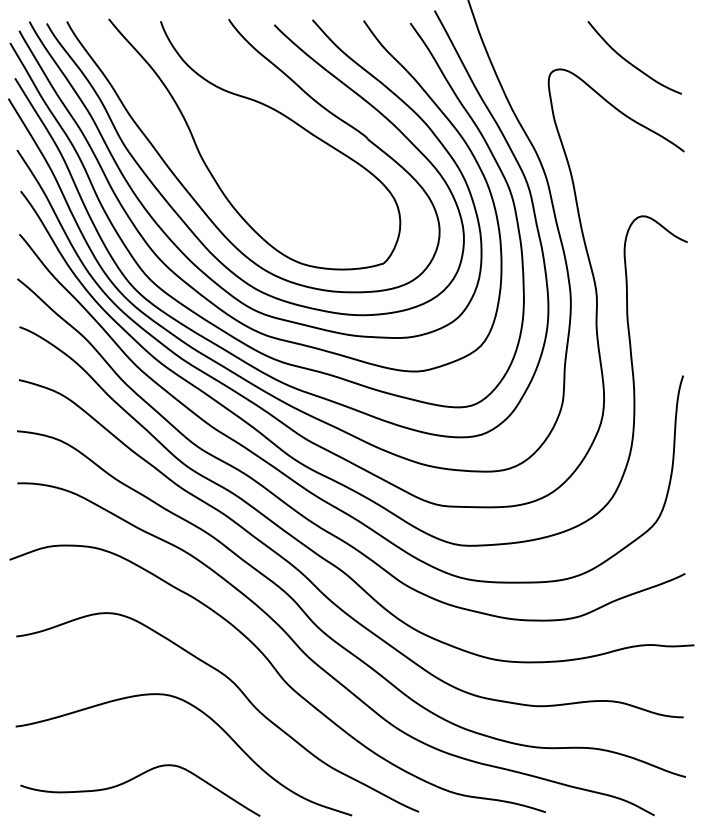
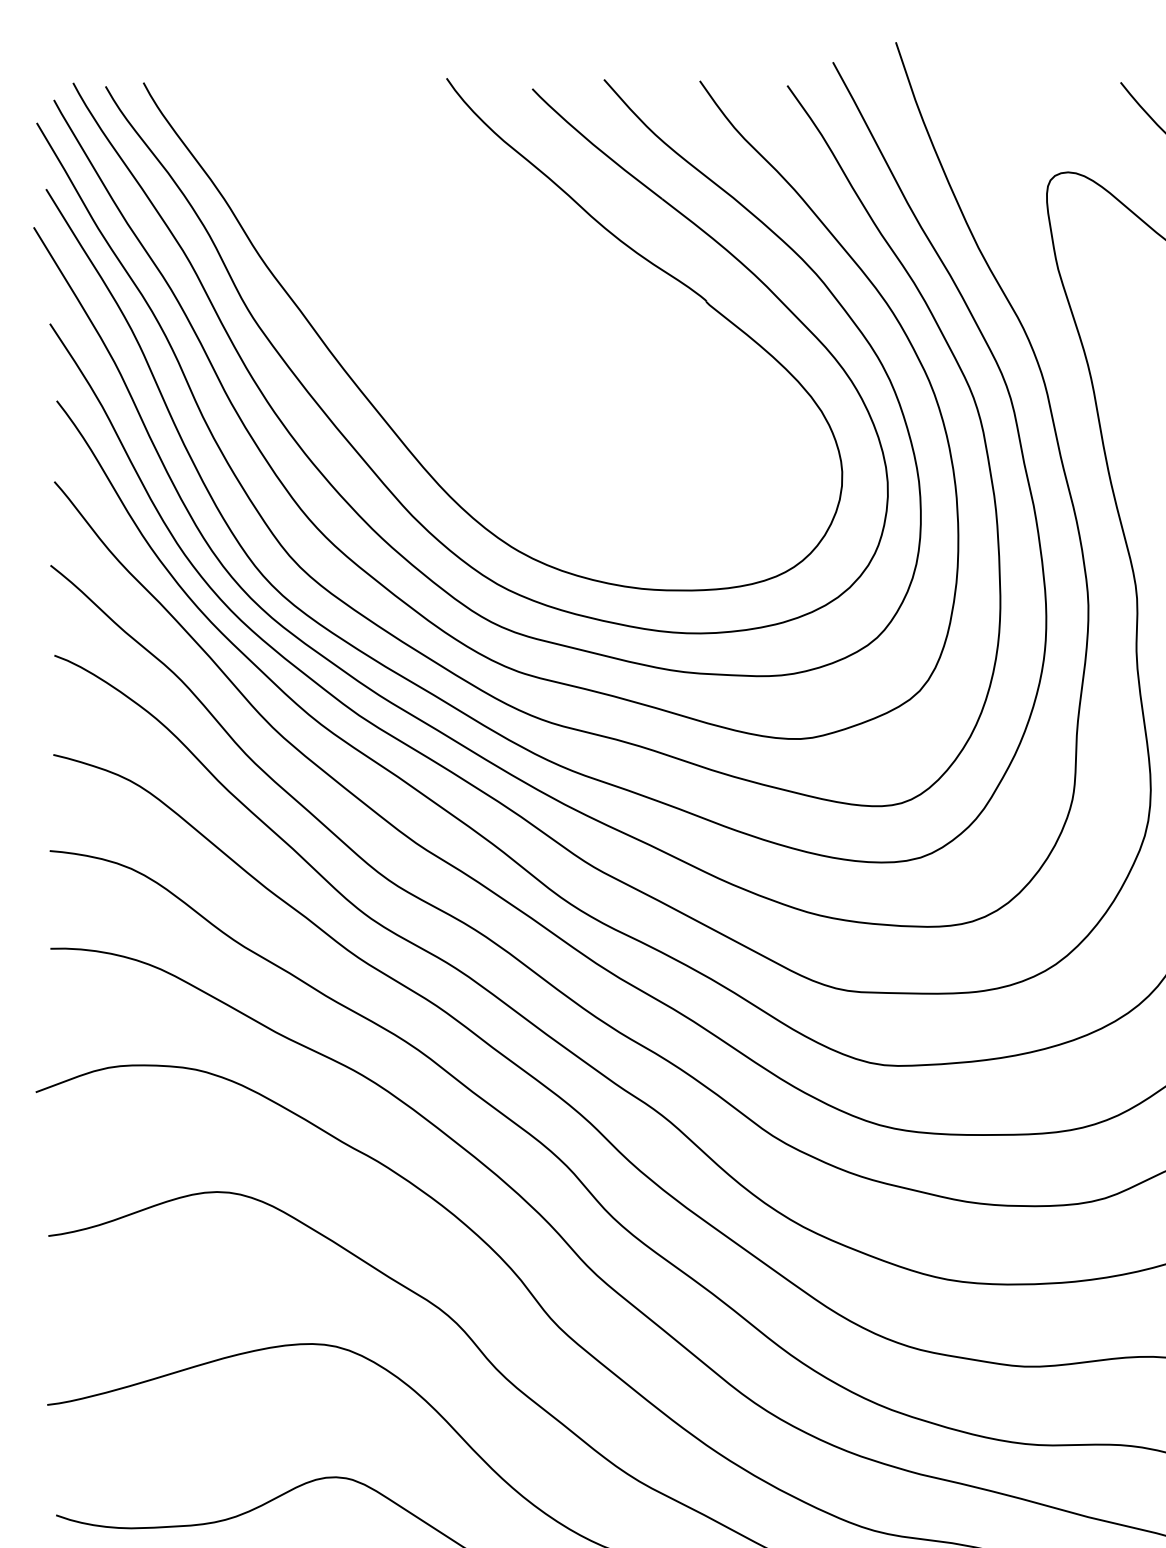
part: (271, 109) -> (526, 247), removed

